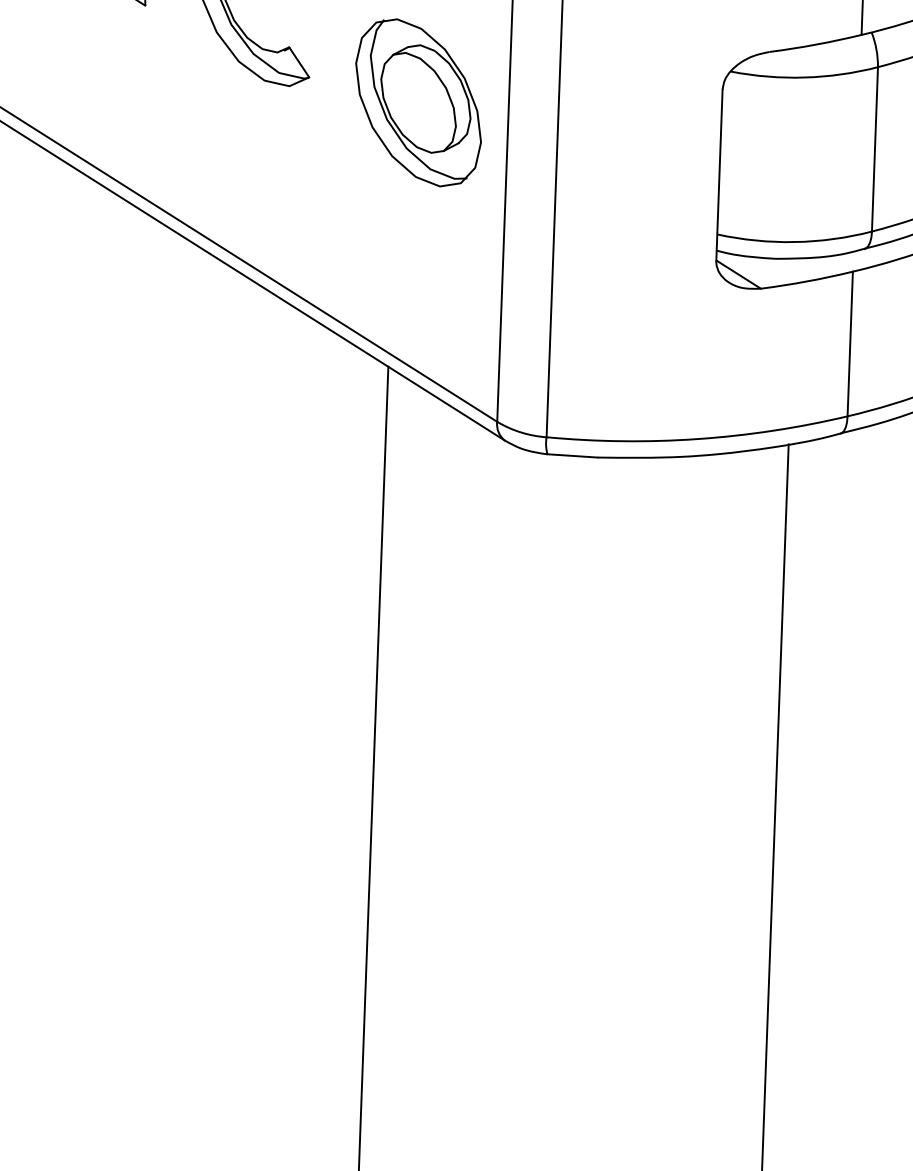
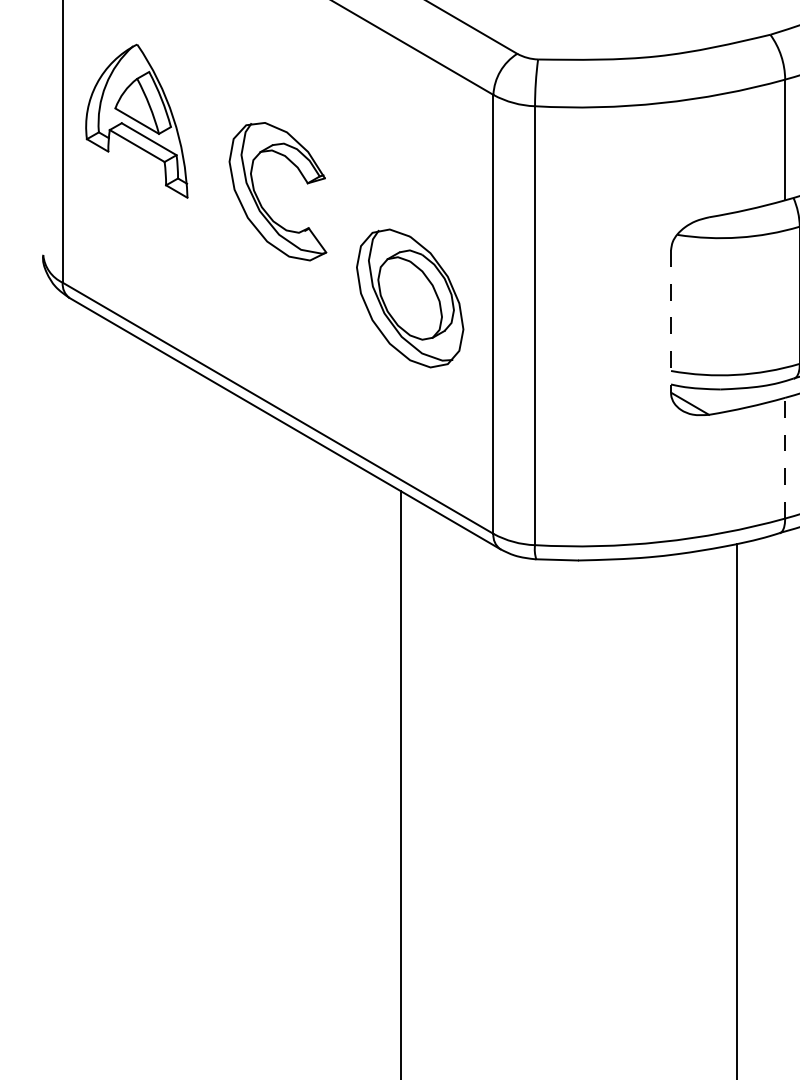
part: (418, 102) -> (410, 298), moved
line: (719, 175) -> (671, 321), solid -> dashed
line: (850, 343) -> (785, 457), solid -> dashed

